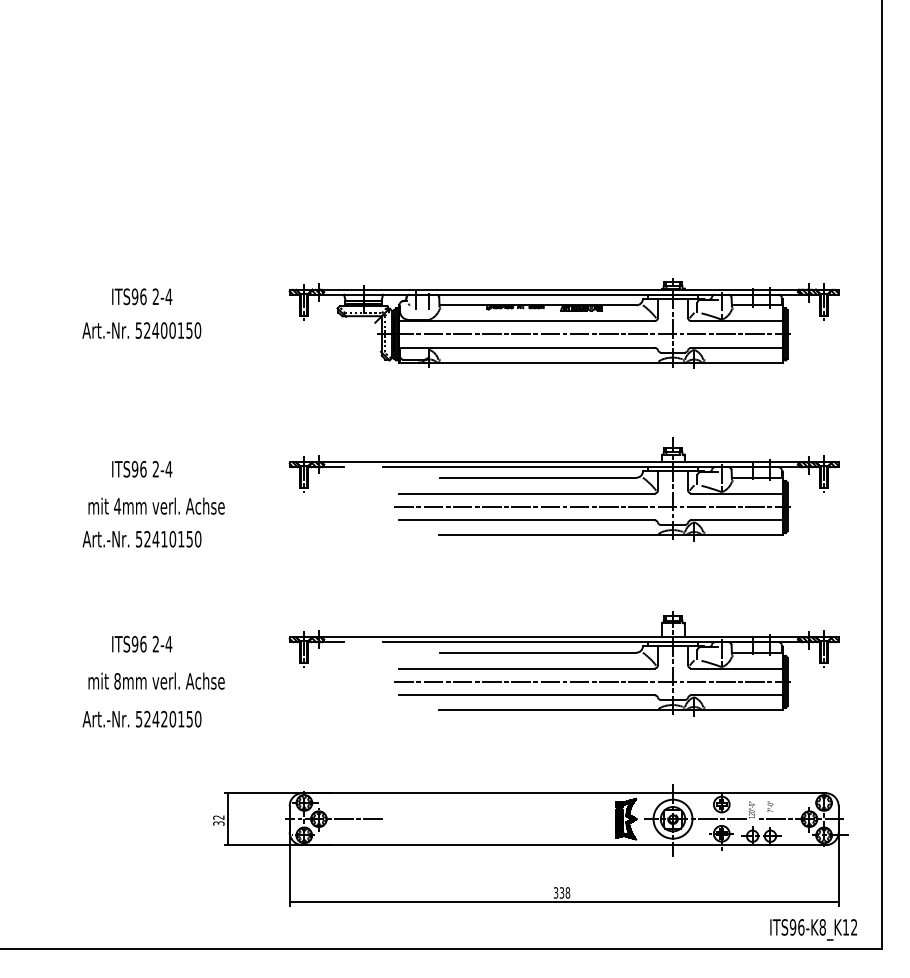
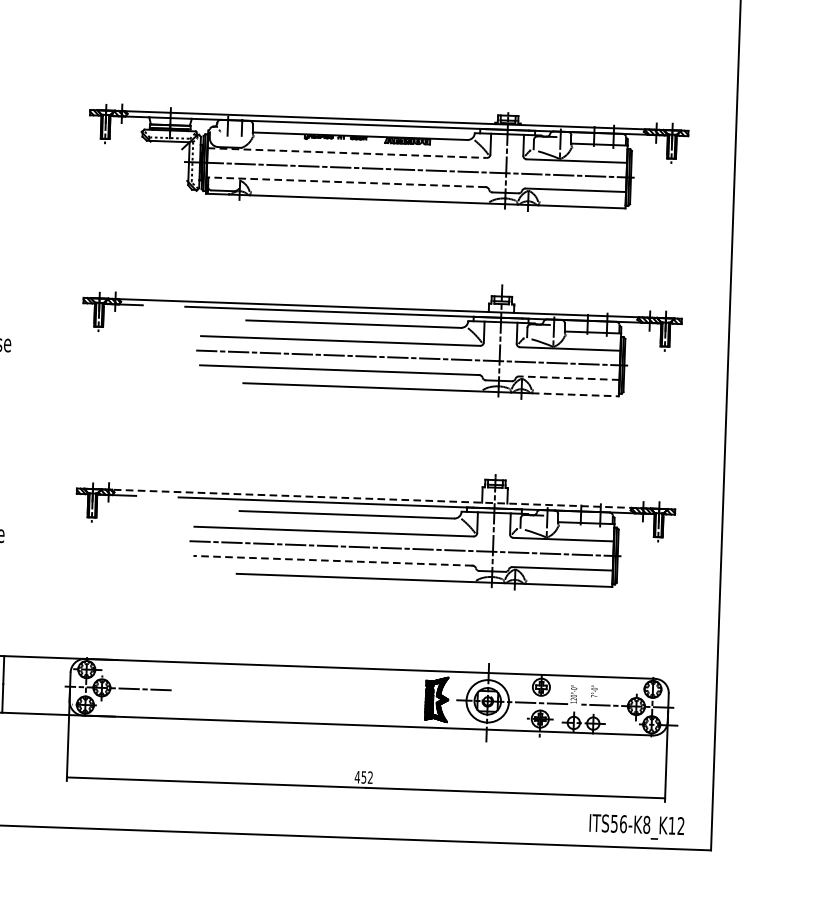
line: (527, 321) -> (348, 153), solid -> dashed
line: (526, 347) -> (346, 181), solid -> dashed
line: (736, 520) -> (568, 378), solid -> dashed
line: (743, 535) -> (575, 394), solid -> dashed
line: (564, 637) -> (376, 499), solid -> dashed
line: (526, 695) -> (332, 561), solid -> dashed
text: (561, 892) -> (363, 776), 338 -> 452
text: (792, 927) -> (613, 823), ITS96-K8_K12 -> ITS56-K8_K12

